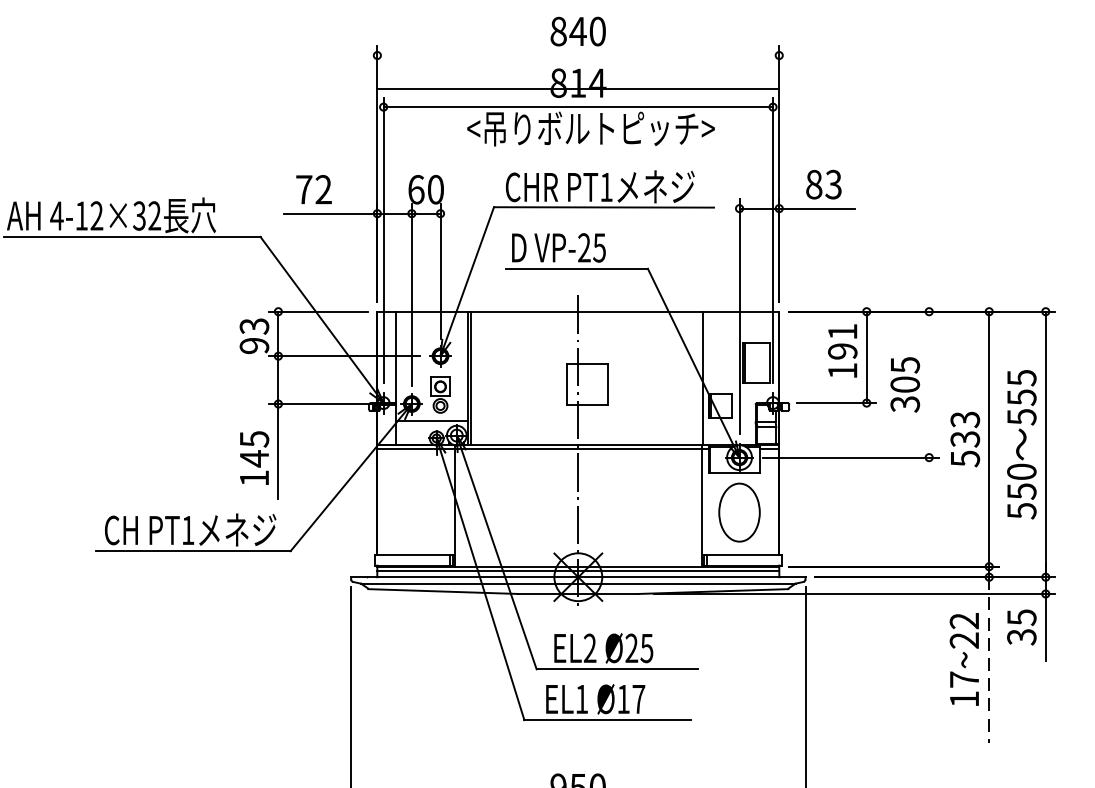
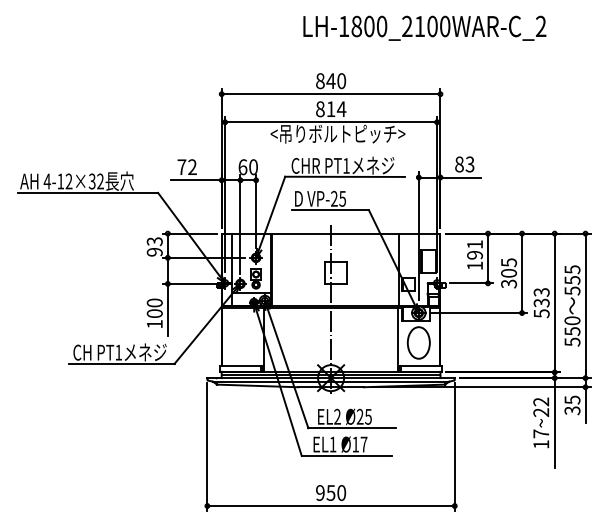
line: (577, 89) -> (330, 94), moved
line: (929, 384) -> (522, 273), added
text: (253, 449) -> (154, 308), 145 -> 100
line: (988, 660) -> (554, 423), dashed -> solid

